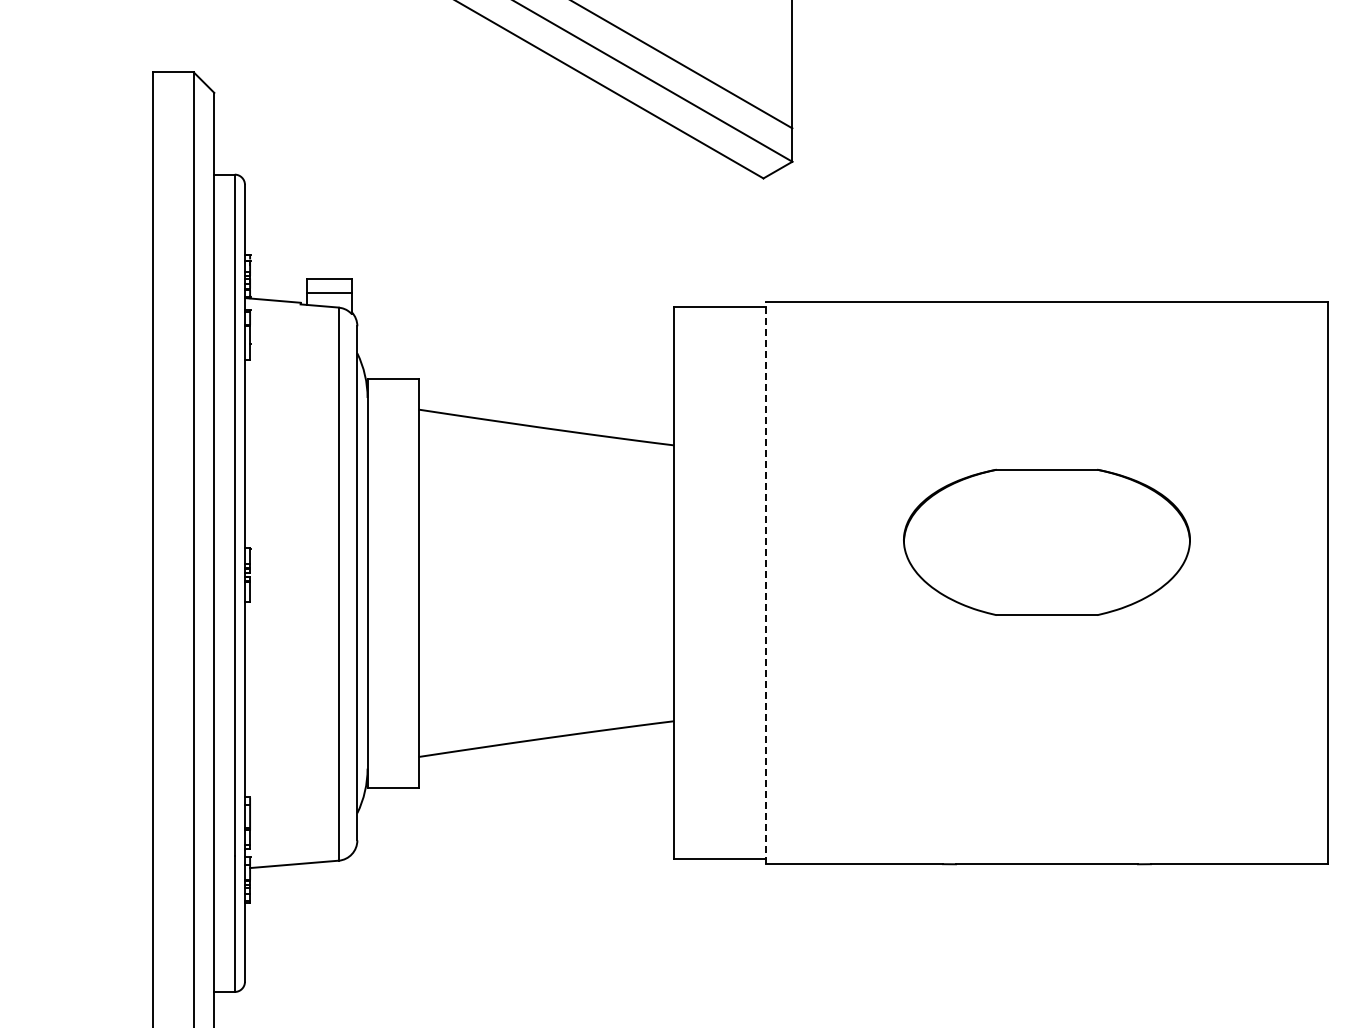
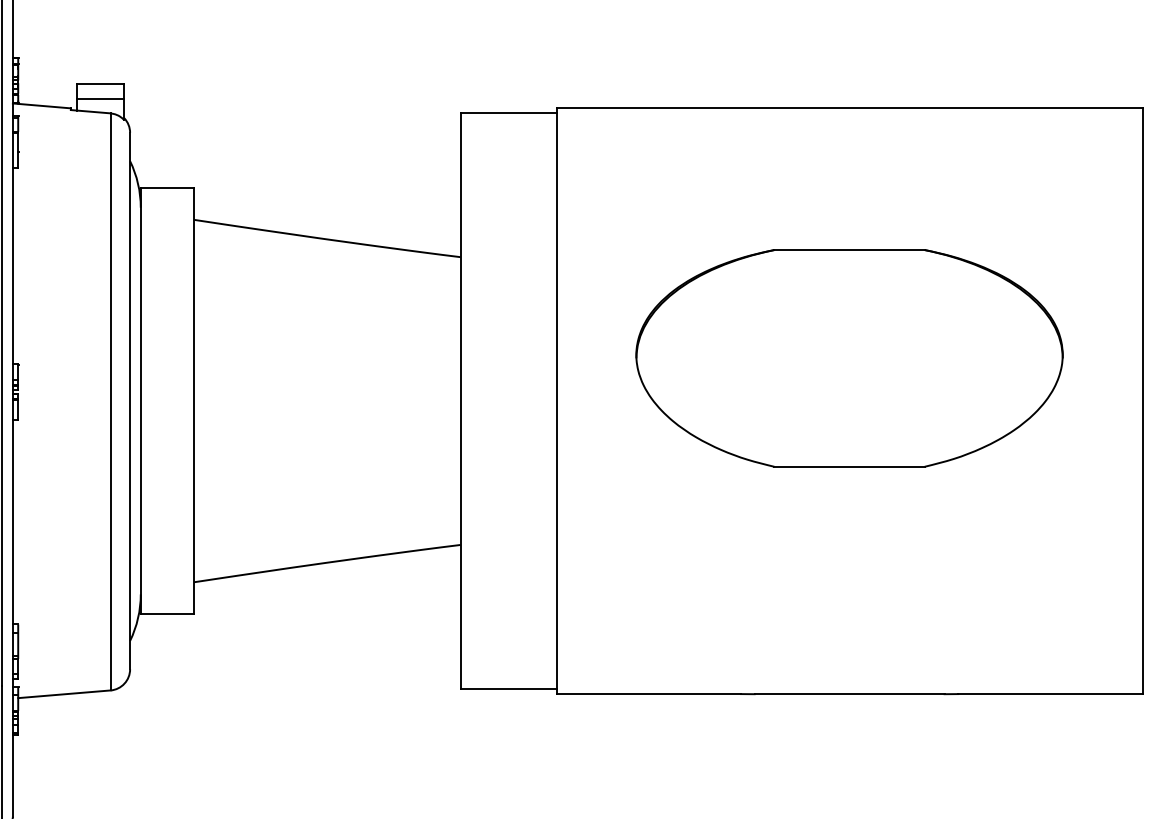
part: (1046, 542) -> (849, 358), size x1.43
line: (766, 583) -> (556, 401), dashed -> solid

